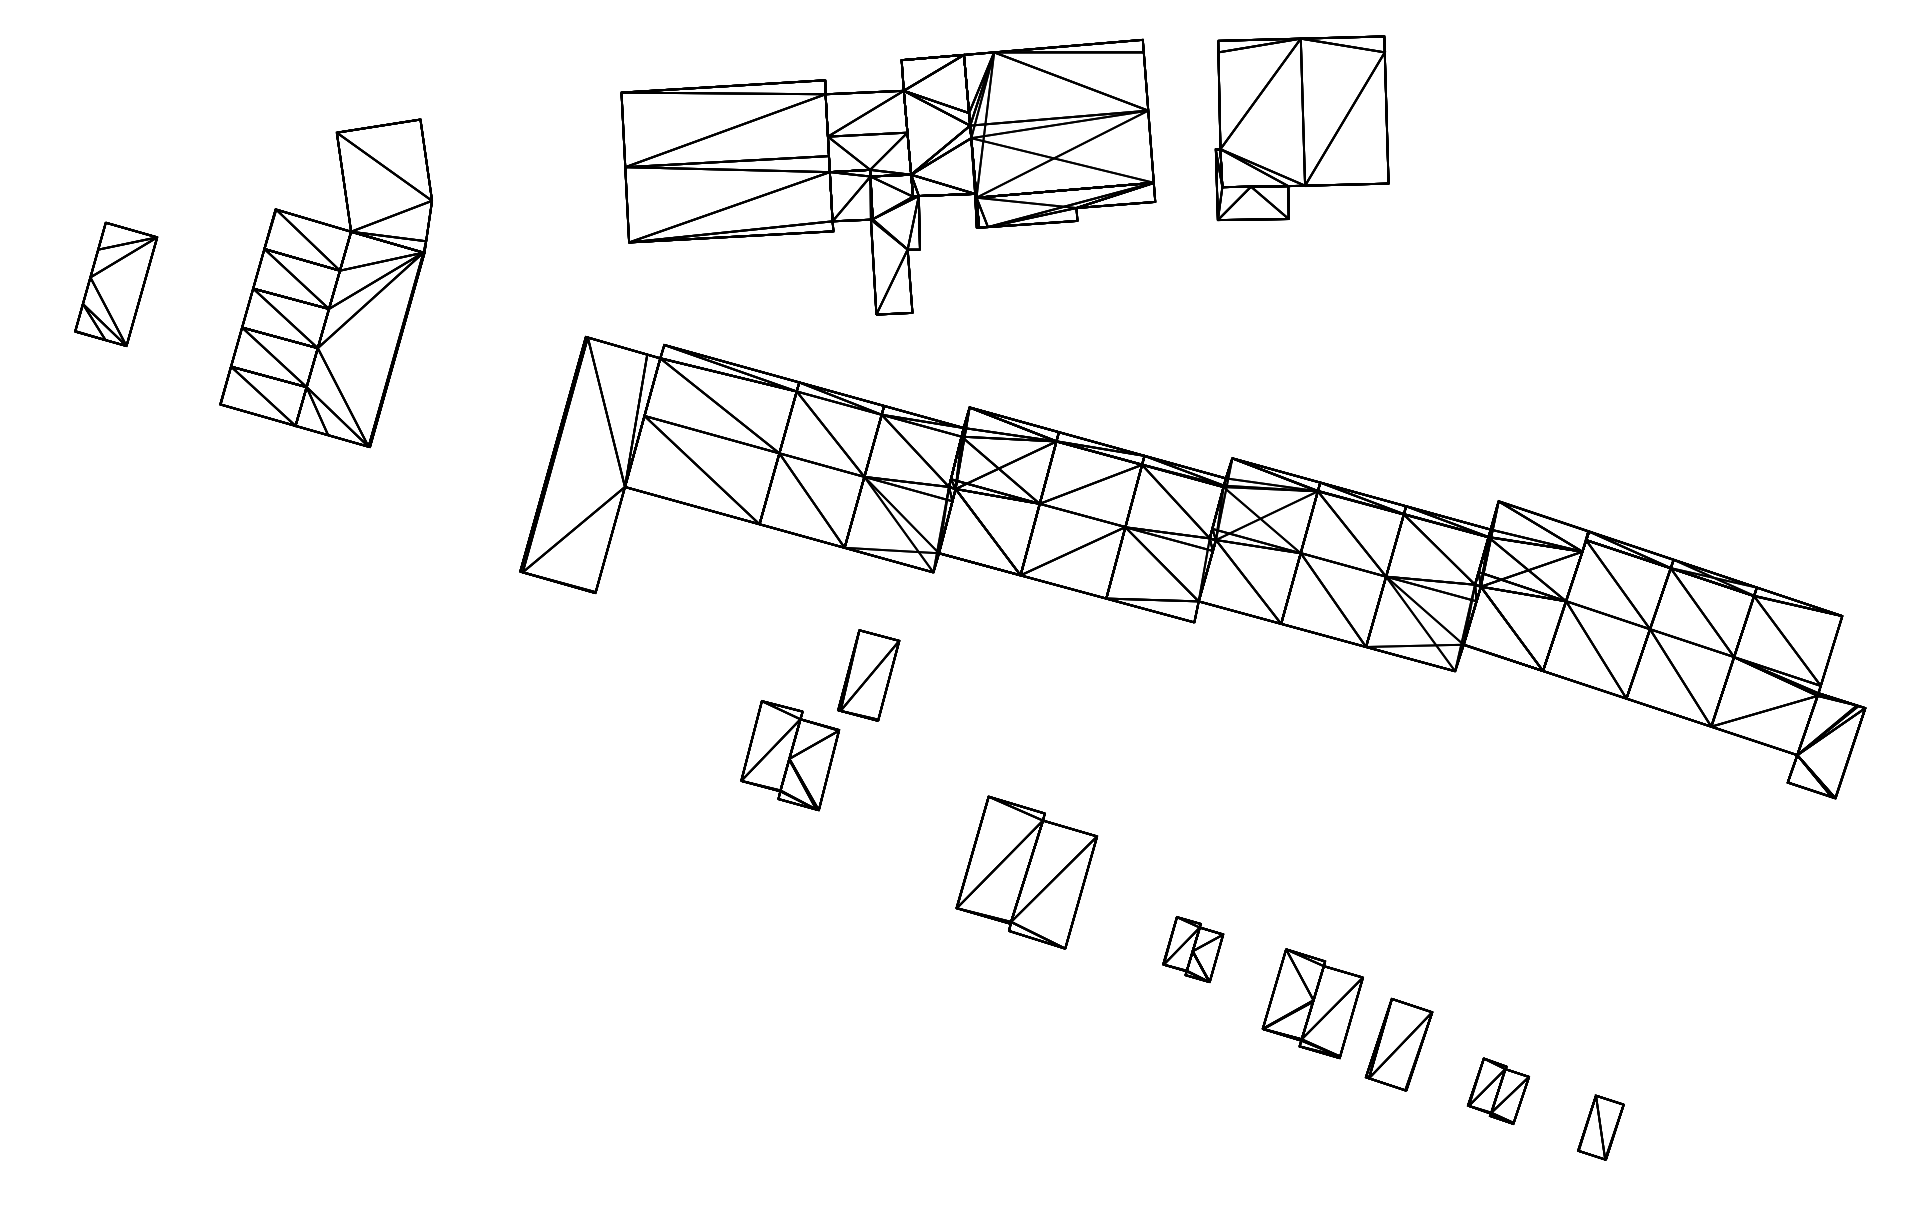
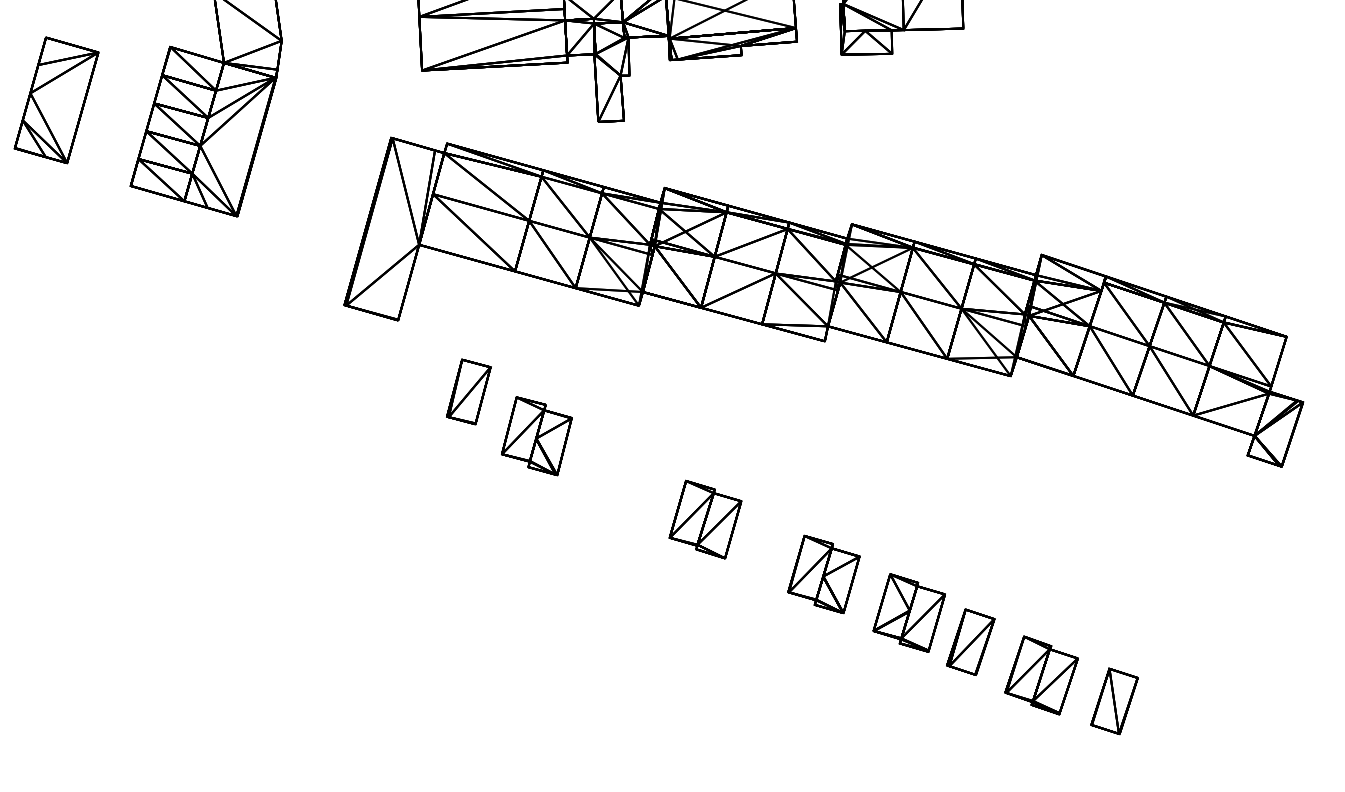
part: (115, 284) -> (56, 100), size x1.43
part: (868, 675) -> (468, 391), moved
part: (1026, 872) -> (705, 519), size x0.71
part: (1193, 949) -> (824, 574), size x1.67
part: (1498, 1090) -> (1041, 674), size x1.67
part: (1600, 1127) -> (1114, 701), size x1.43

